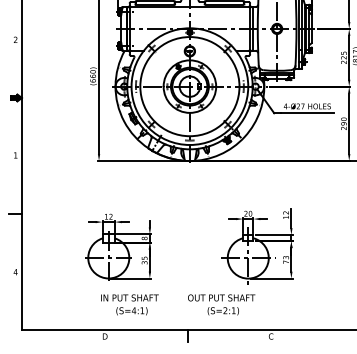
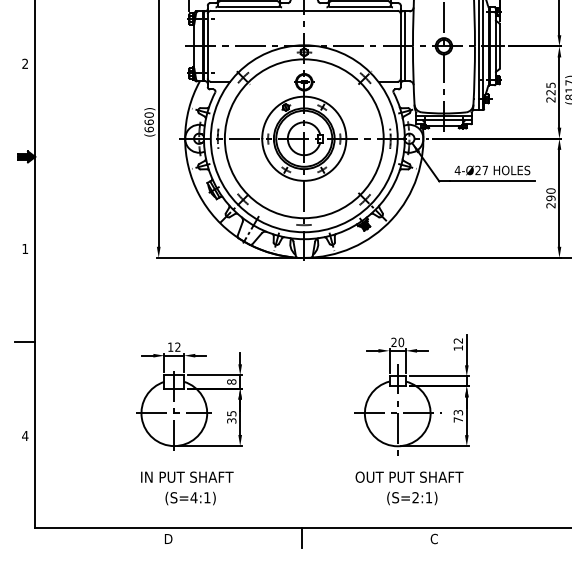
text: (129, 304) -> (186, 487), moved
text: (221, 304) -> (409, 487), moved

